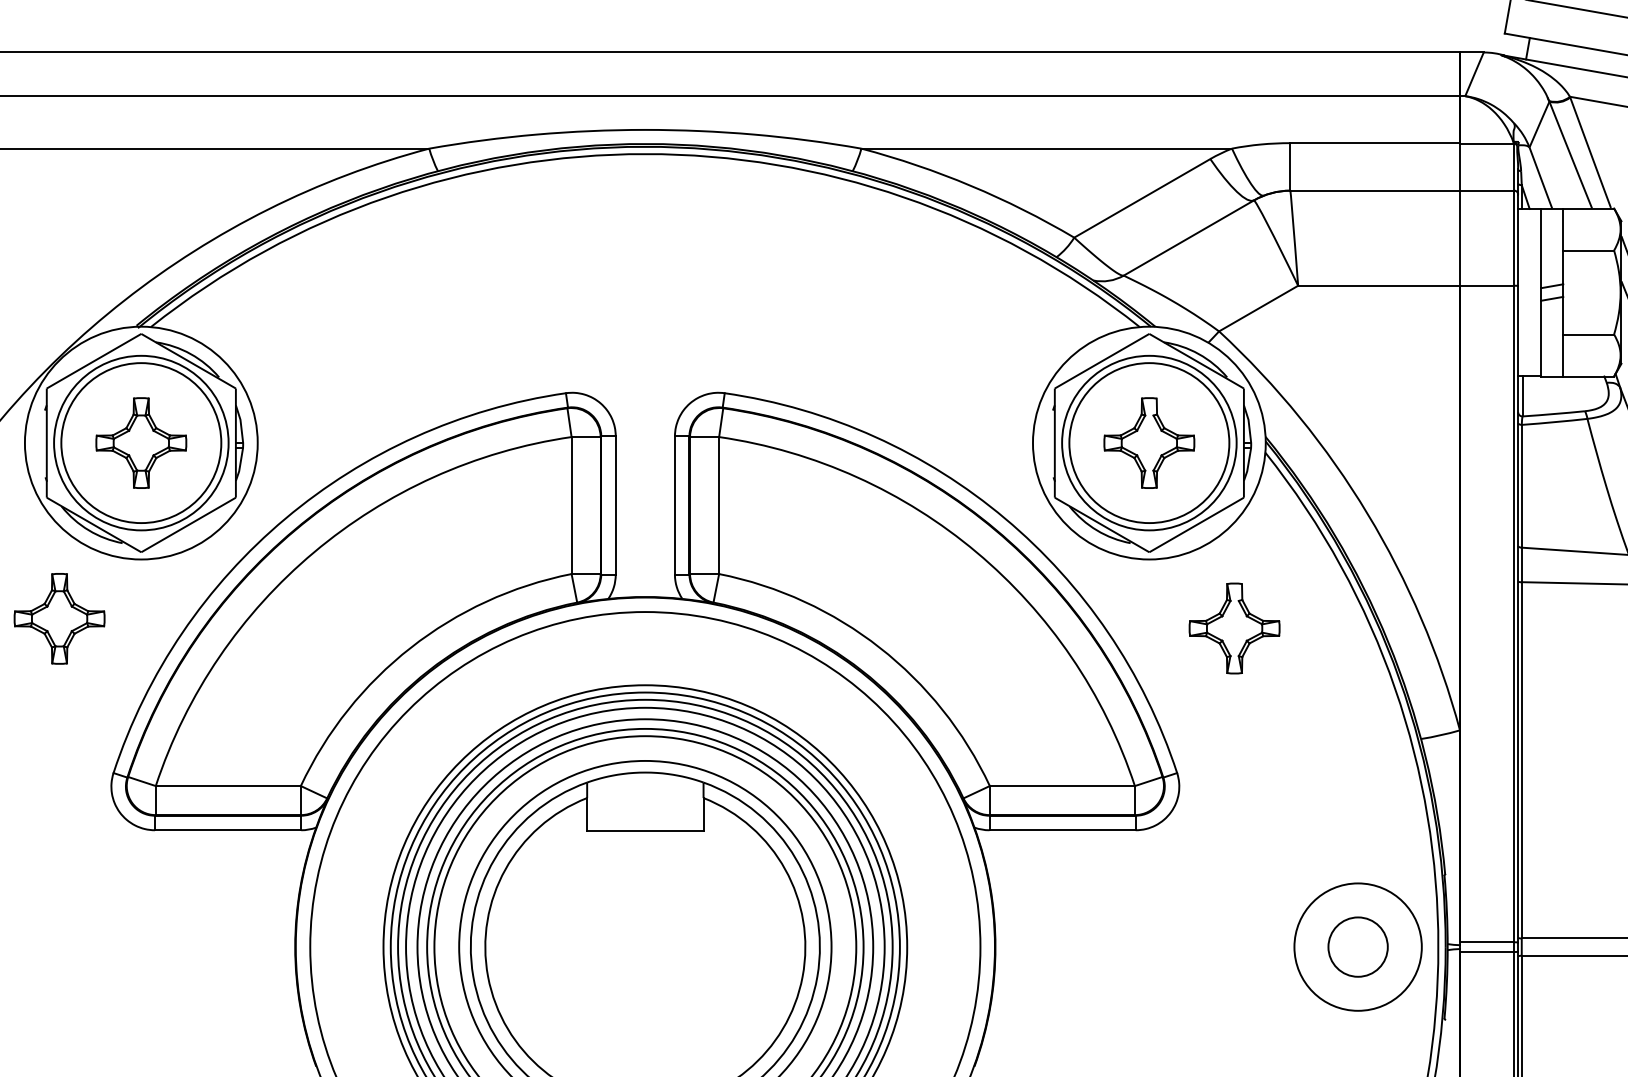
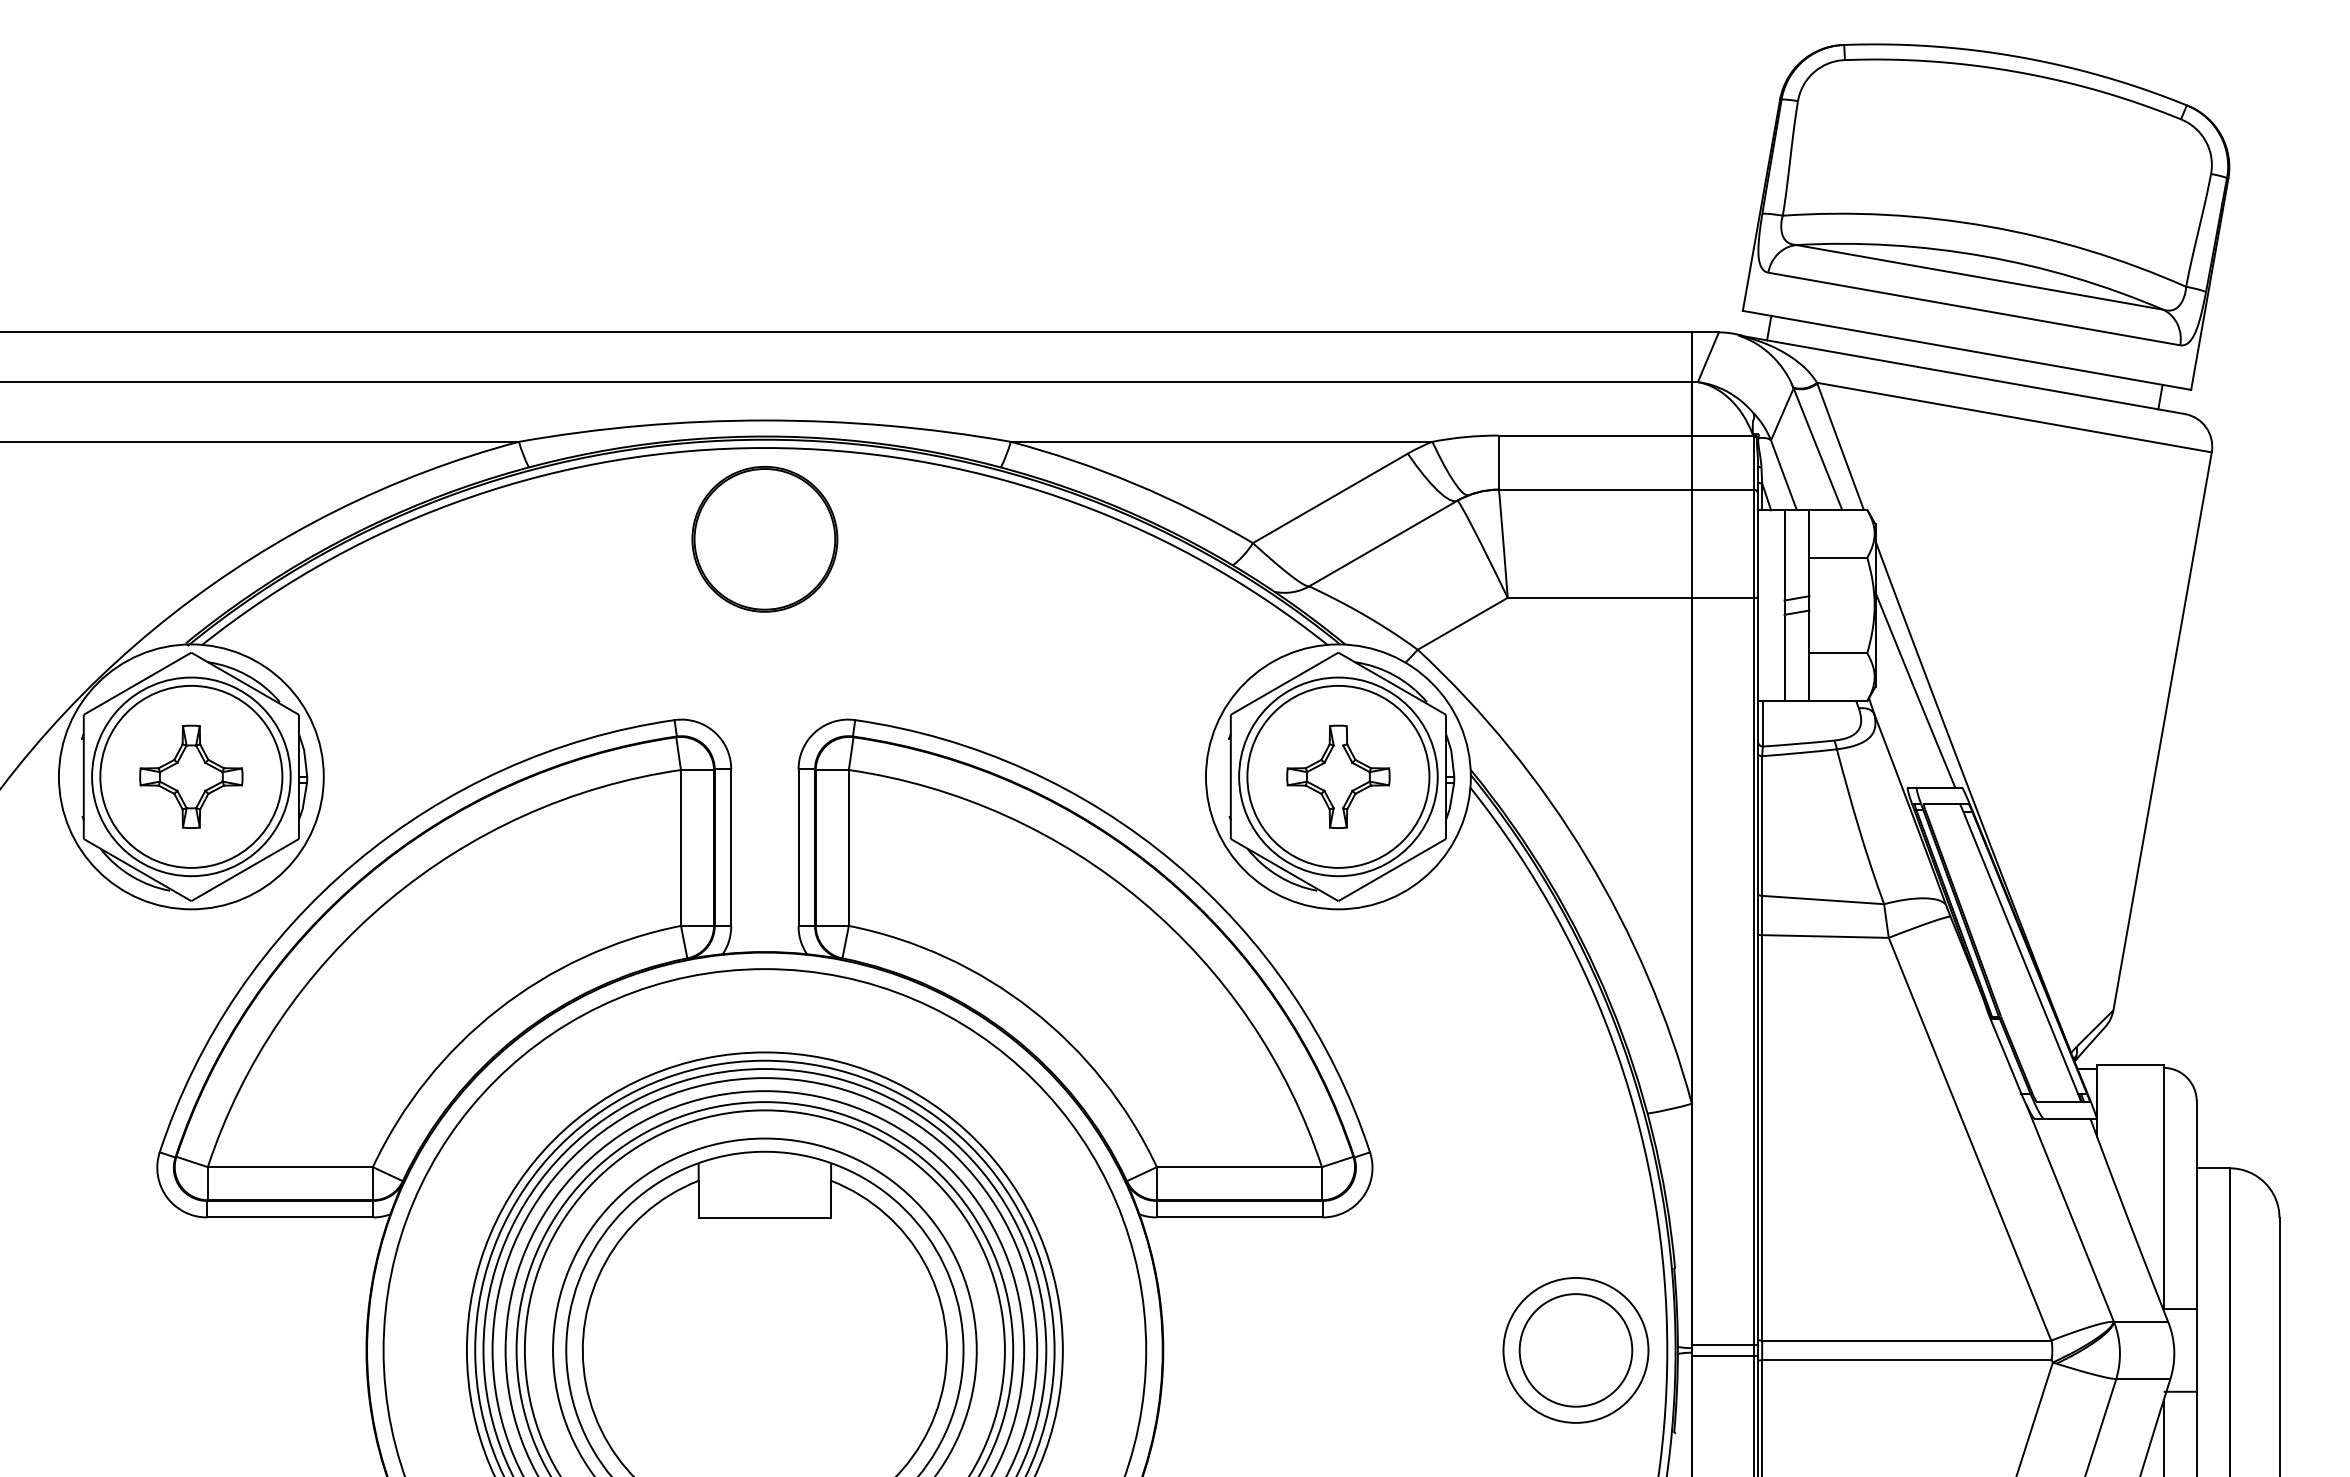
part: (645, 234) -> (764, 539), added
part: (59, 618) -> (98, 976), removed
part: (1234, 628) -> (1435, 987), removed
circle: (1357, 947) -> (1575, 1350), size x1.67

